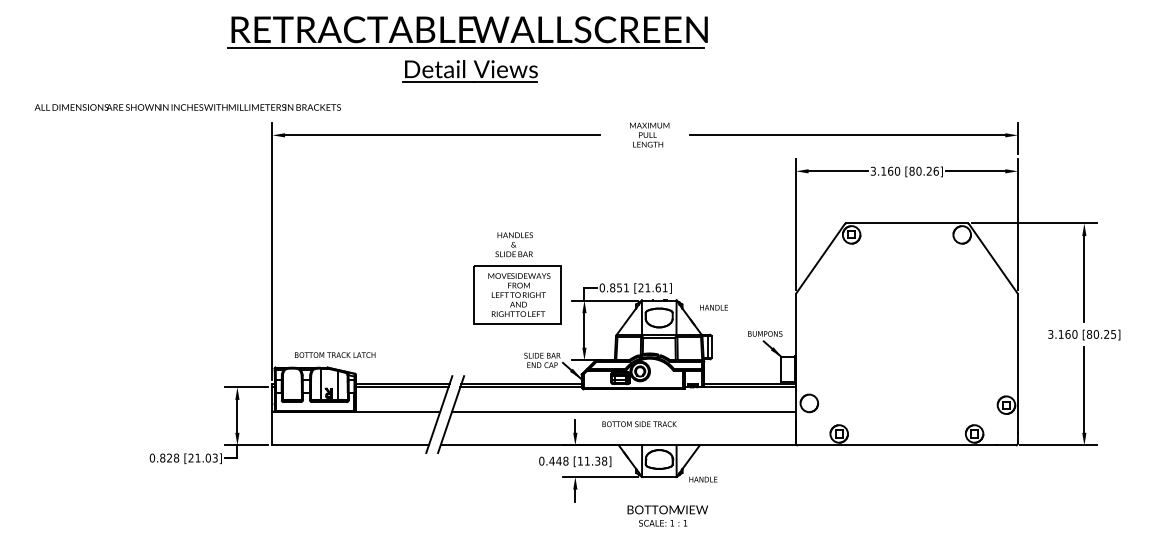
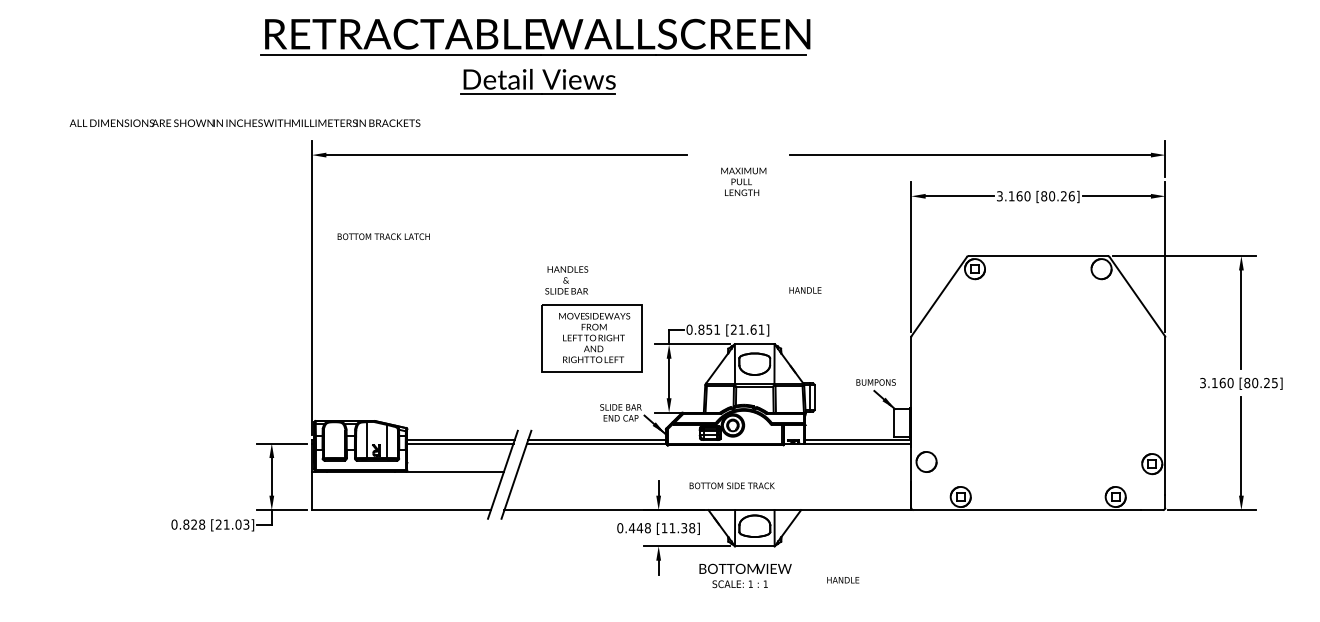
text: (187, 106) -> (244, 122), moved
text: (649, 134) -> (743, 181), moved
text: (514, 244) -> (566, 280), moved
text: (714, 307) -> (805, 290), moved
text: (334, 354) -> (383, 236), moved
line: (624, 411) -> (714, 471), removed
text: (703, 479) -> (843, 580), moved
text: (667, 515) -> (745, 575), moved

